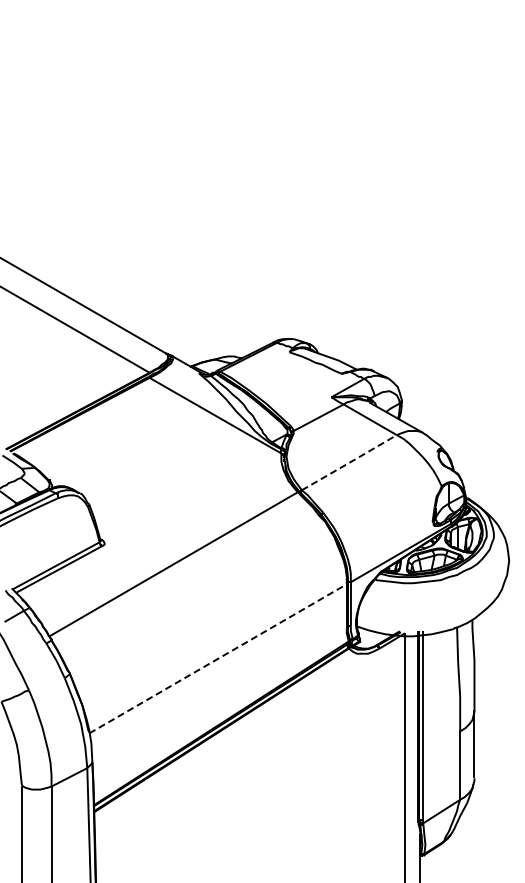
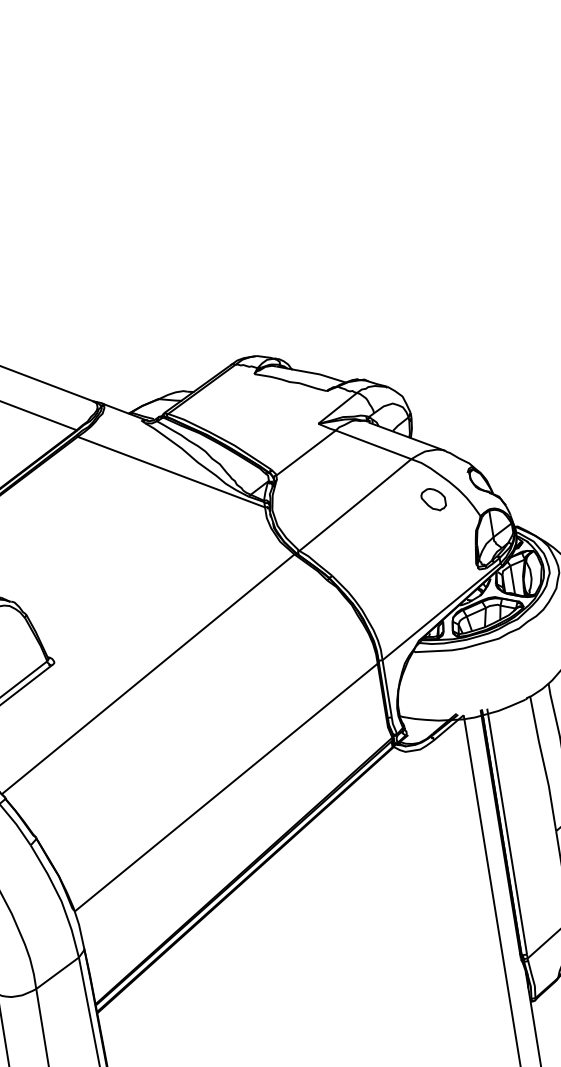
line: (349, 462) -> (355, 504), dashed -> solid
part: (408, 467) -> (433, 498), added
line: (218, 658) -> (226, 787), dashed -> solid

